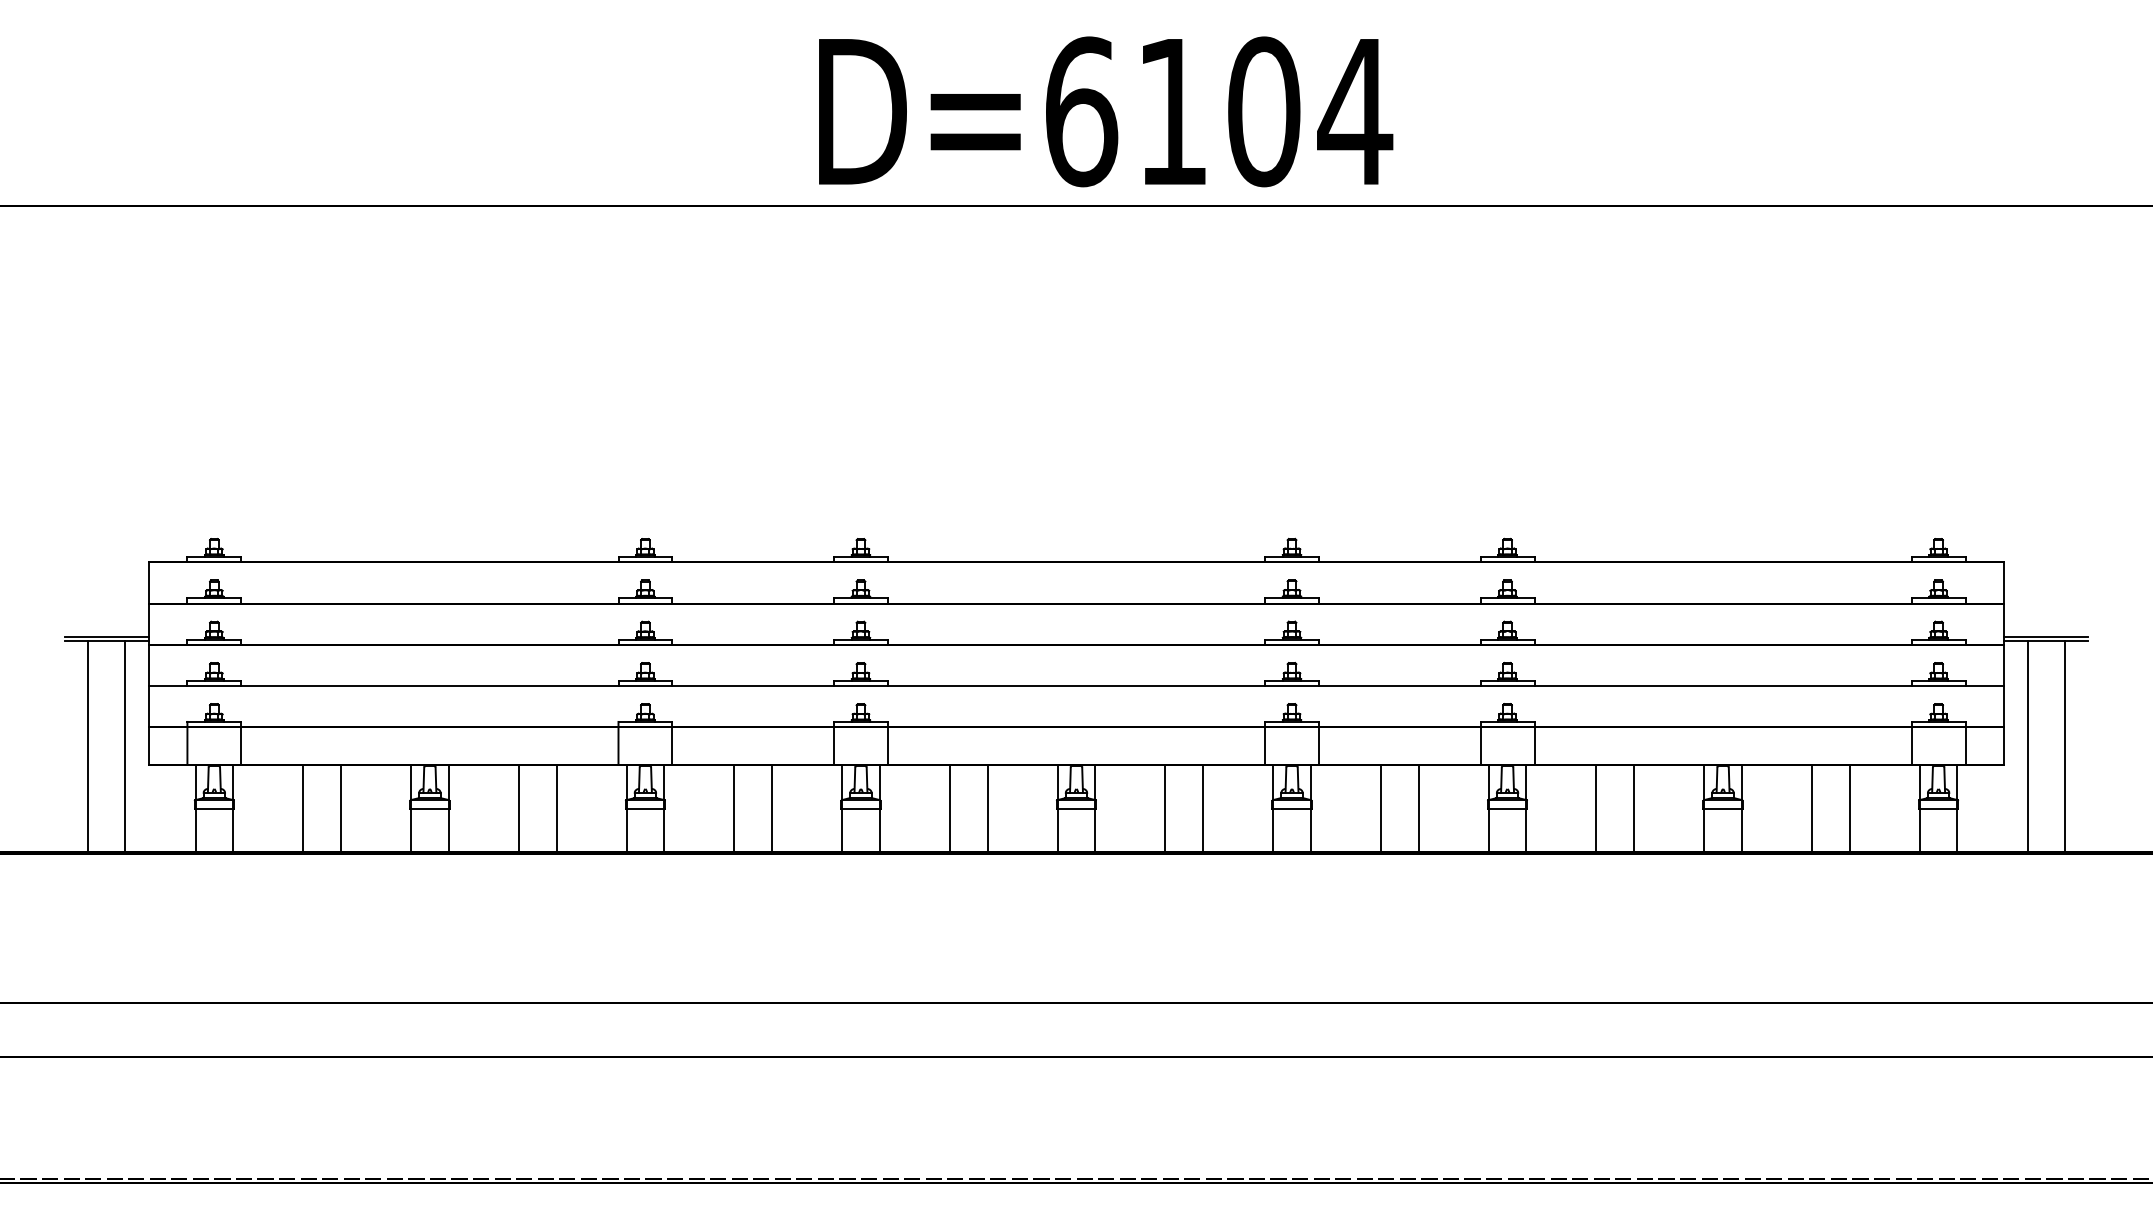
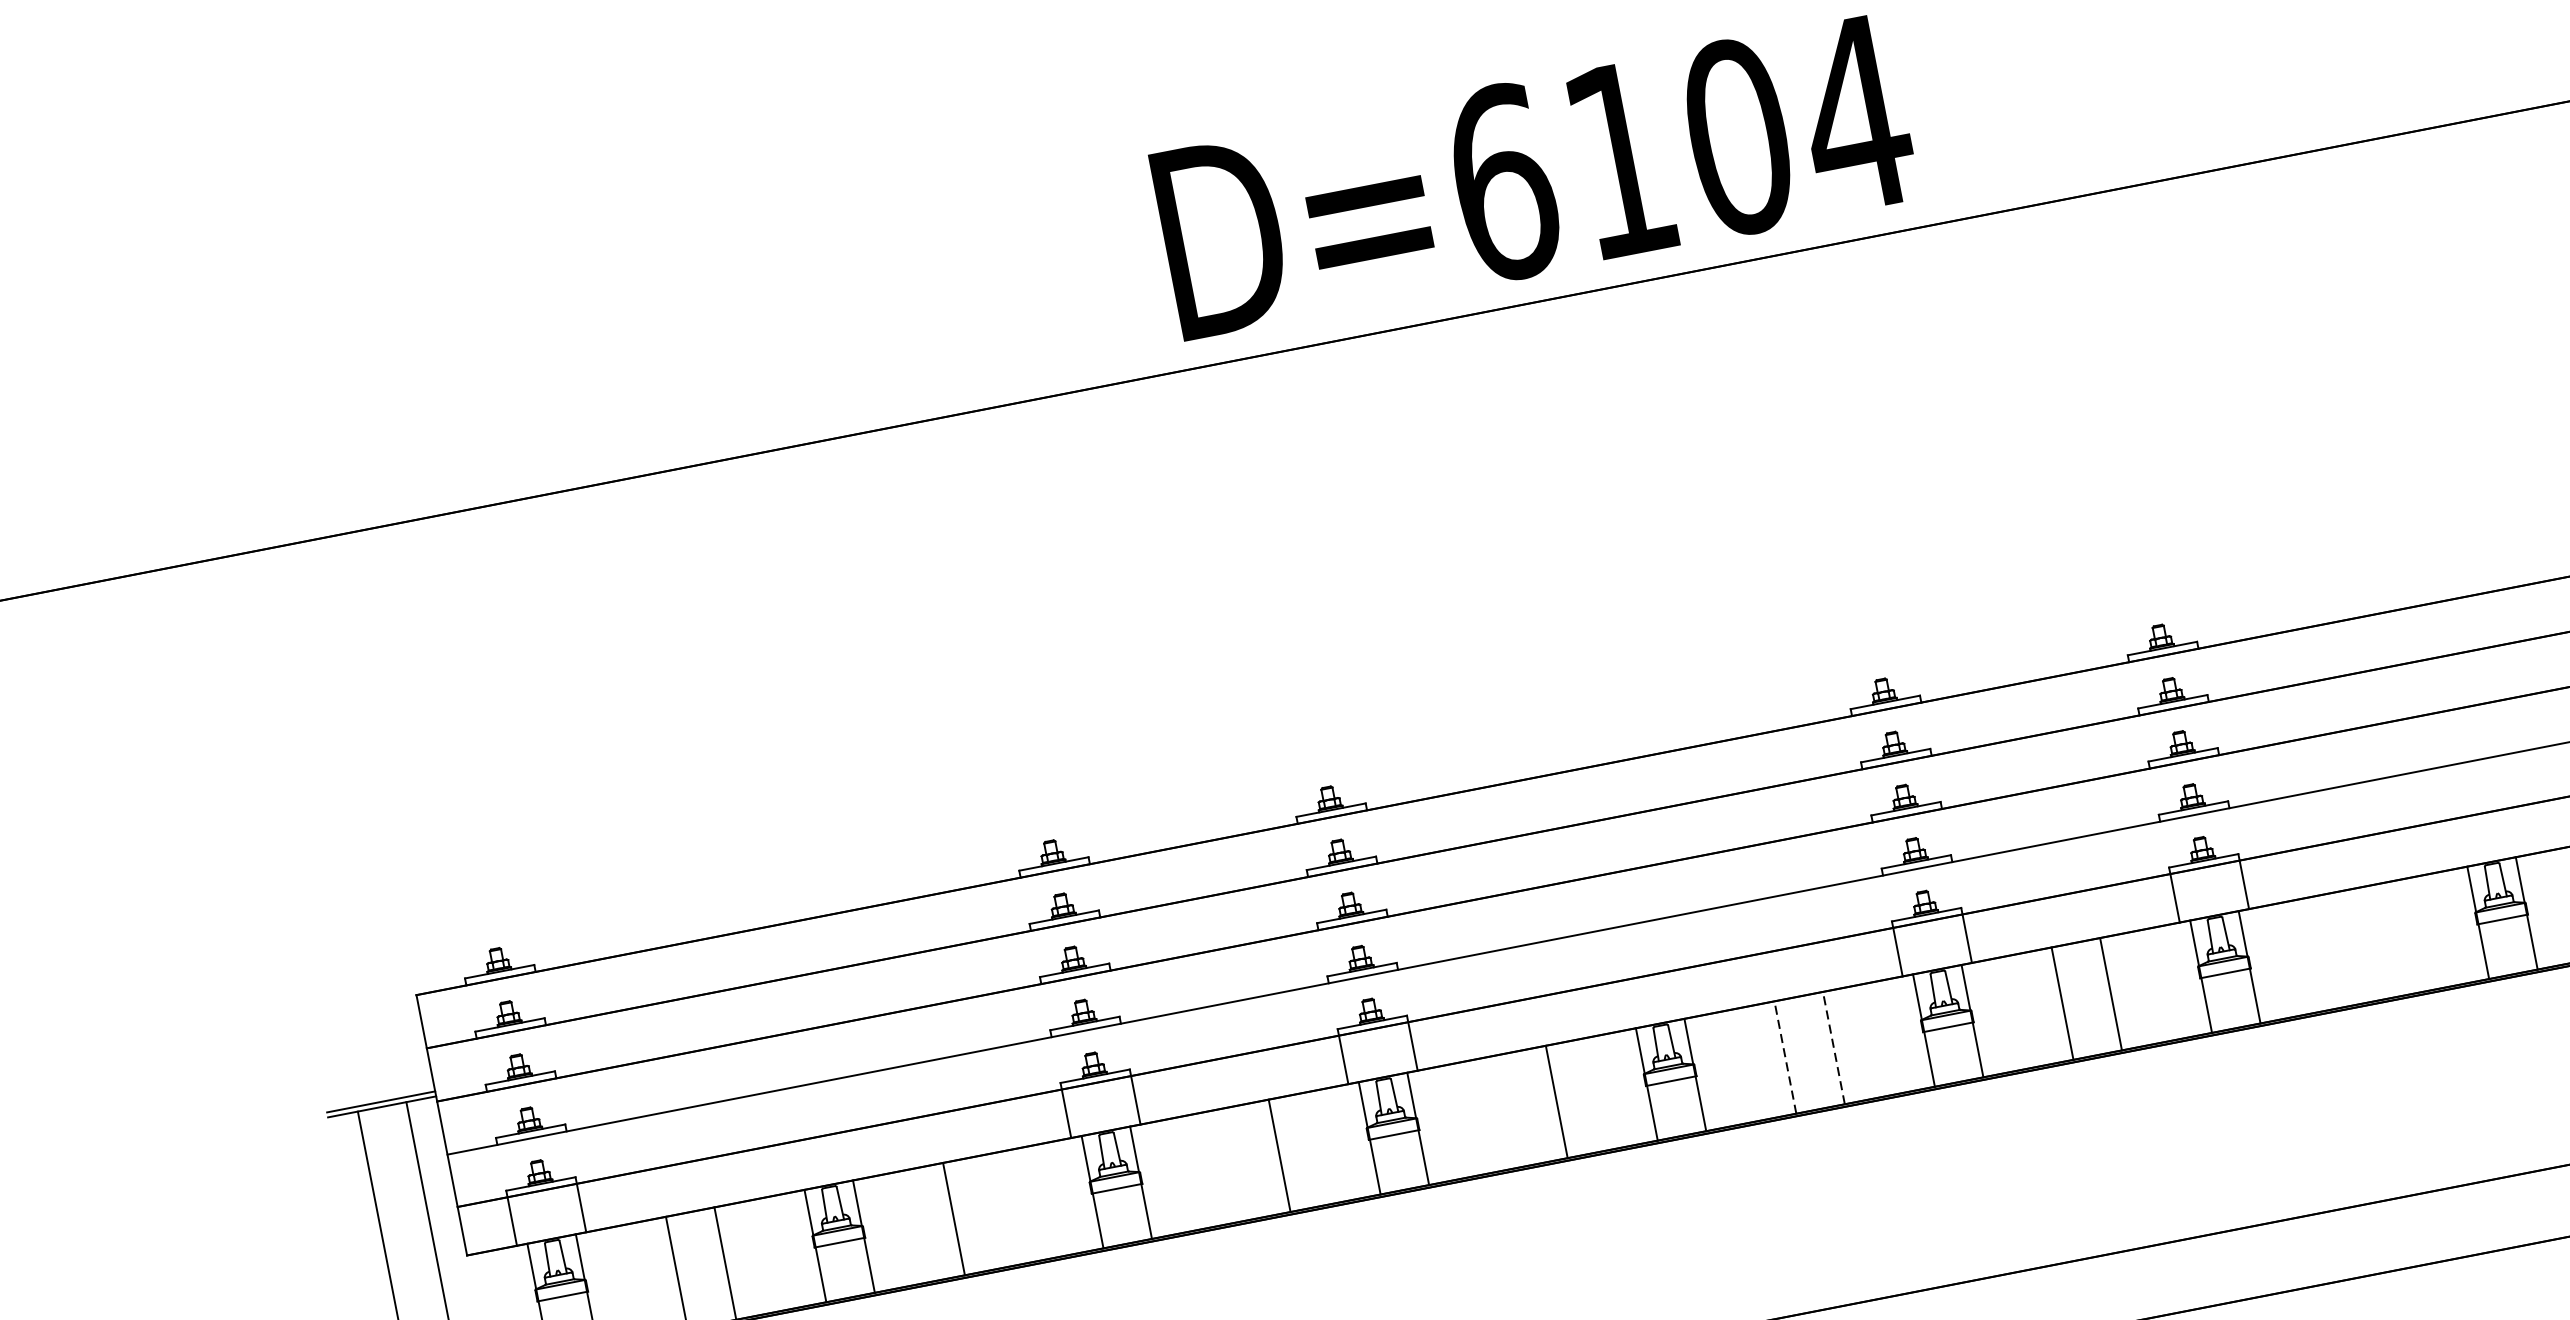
line: (556, 808) -> (1002, 1209), removed
line: (734, 808) -> (1231, 1165), removed
line: (949, 808) -> (1507, 1111), removed
line: (1165, 808) -> (1785, 1057), solid -> dashed
line: (1203, 808) -> (1834, 1048), solid -> dashed
line: (1596, 808) -> (2339, 949), removed
line: (1634, 808) -> (2388, 940), removed

